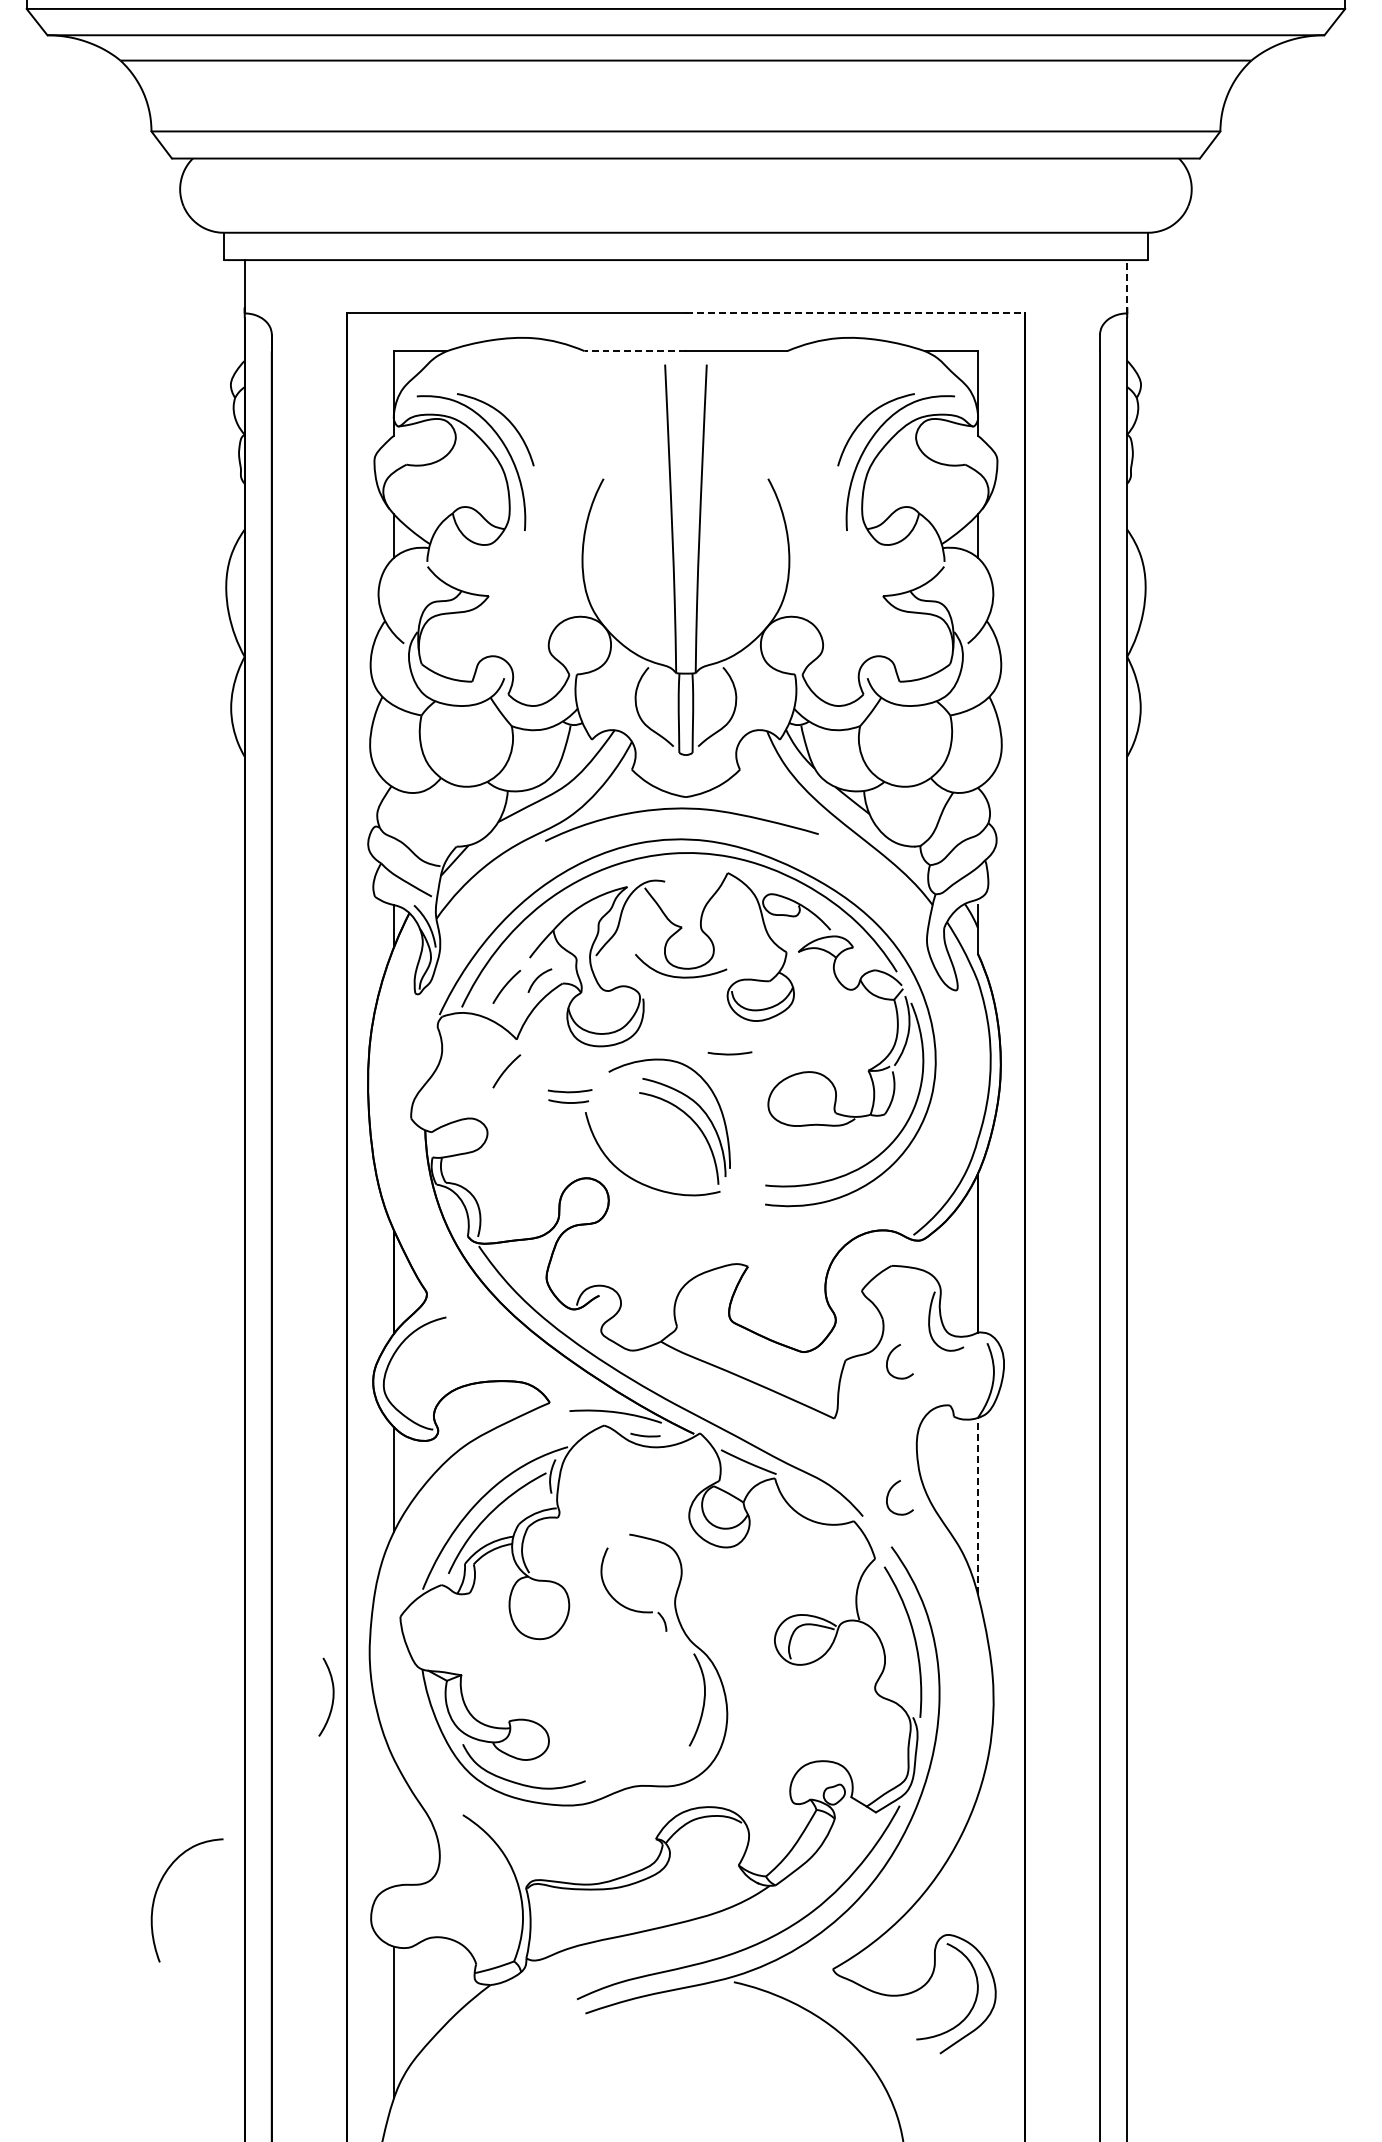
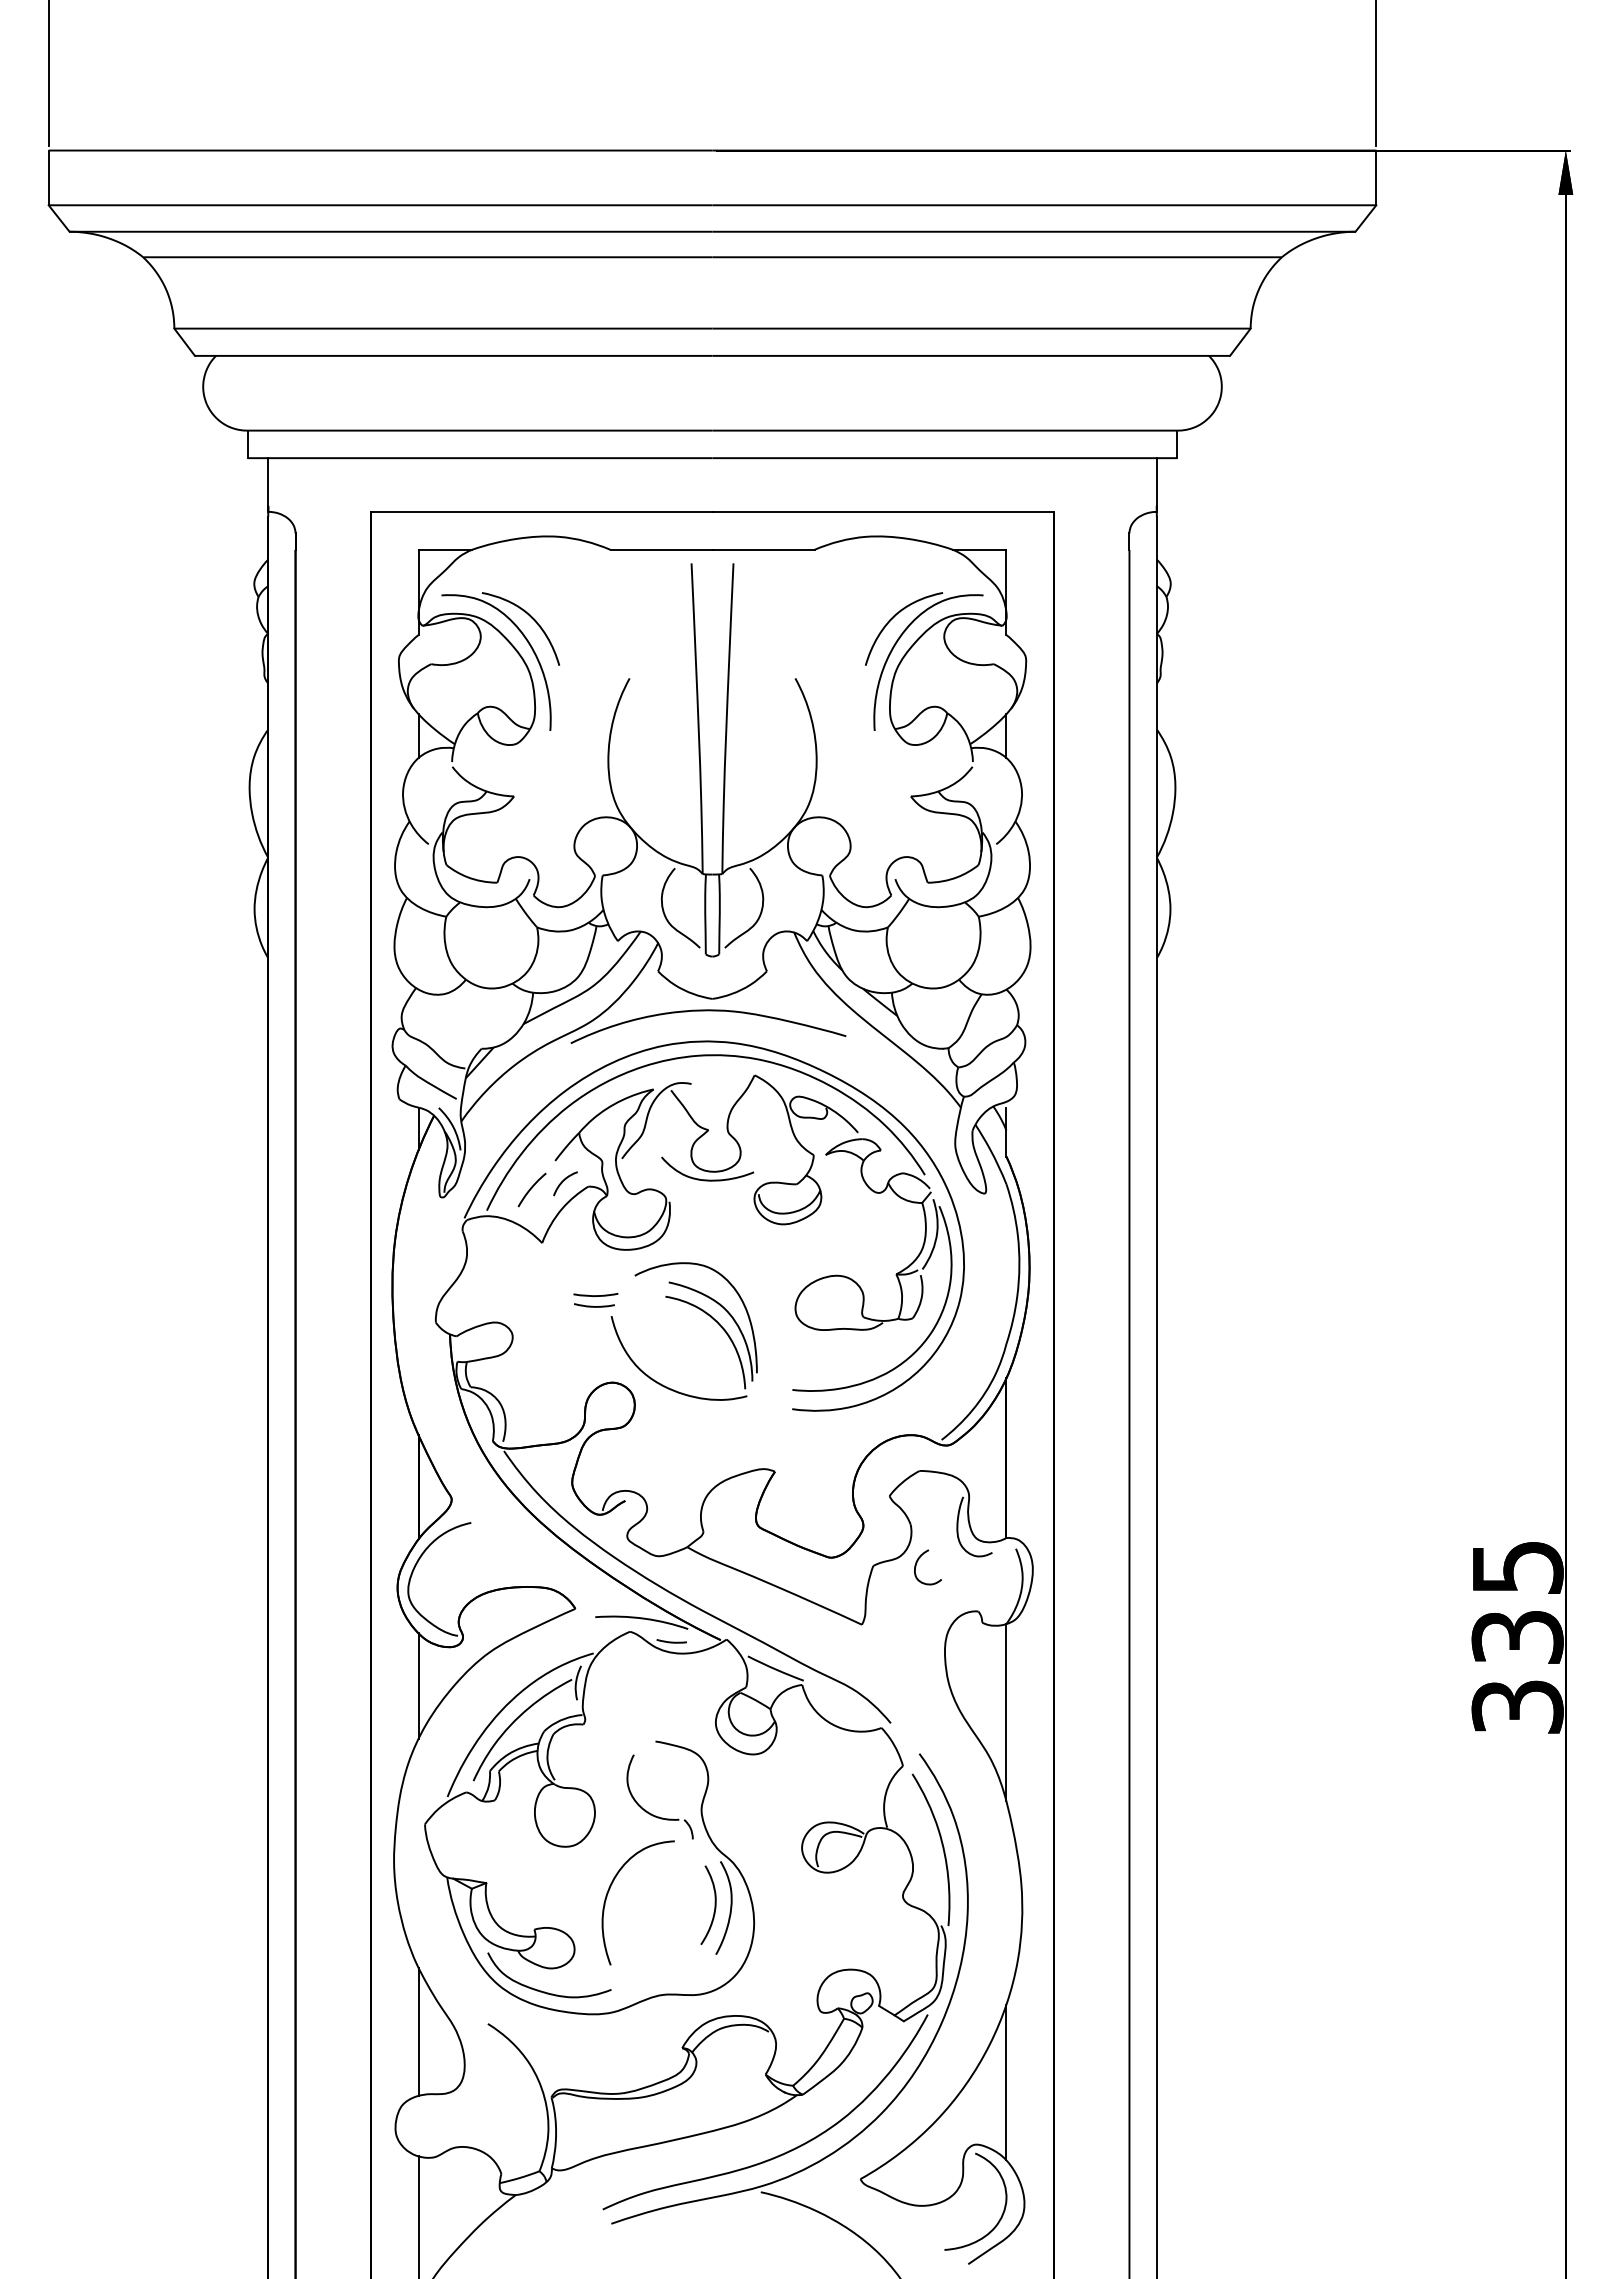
line: (1126, 287) -> (1156, 485), dashed -> solid
line: (855, 313) -> (883, 511), dashed -> solid
line: (635, 350) -> (661, 549), dashed -> solid
curve: (729, 1053) -> (756, 1257), removed
curve: (506, 1070) -> (531, 1274), removed
curve: (889, 1493) -> (917, 1700), removed
line: (977, 1505) -> (1006, 1712), dashed -> solid
curve: (332, 1696) -> (714, 1904), moved
line: (393, 1822) -> (418, 2031), added
line: (977, 1873) -> (1006, 2082), added
curve: (158, 1889) -> (609, 1891), moved

